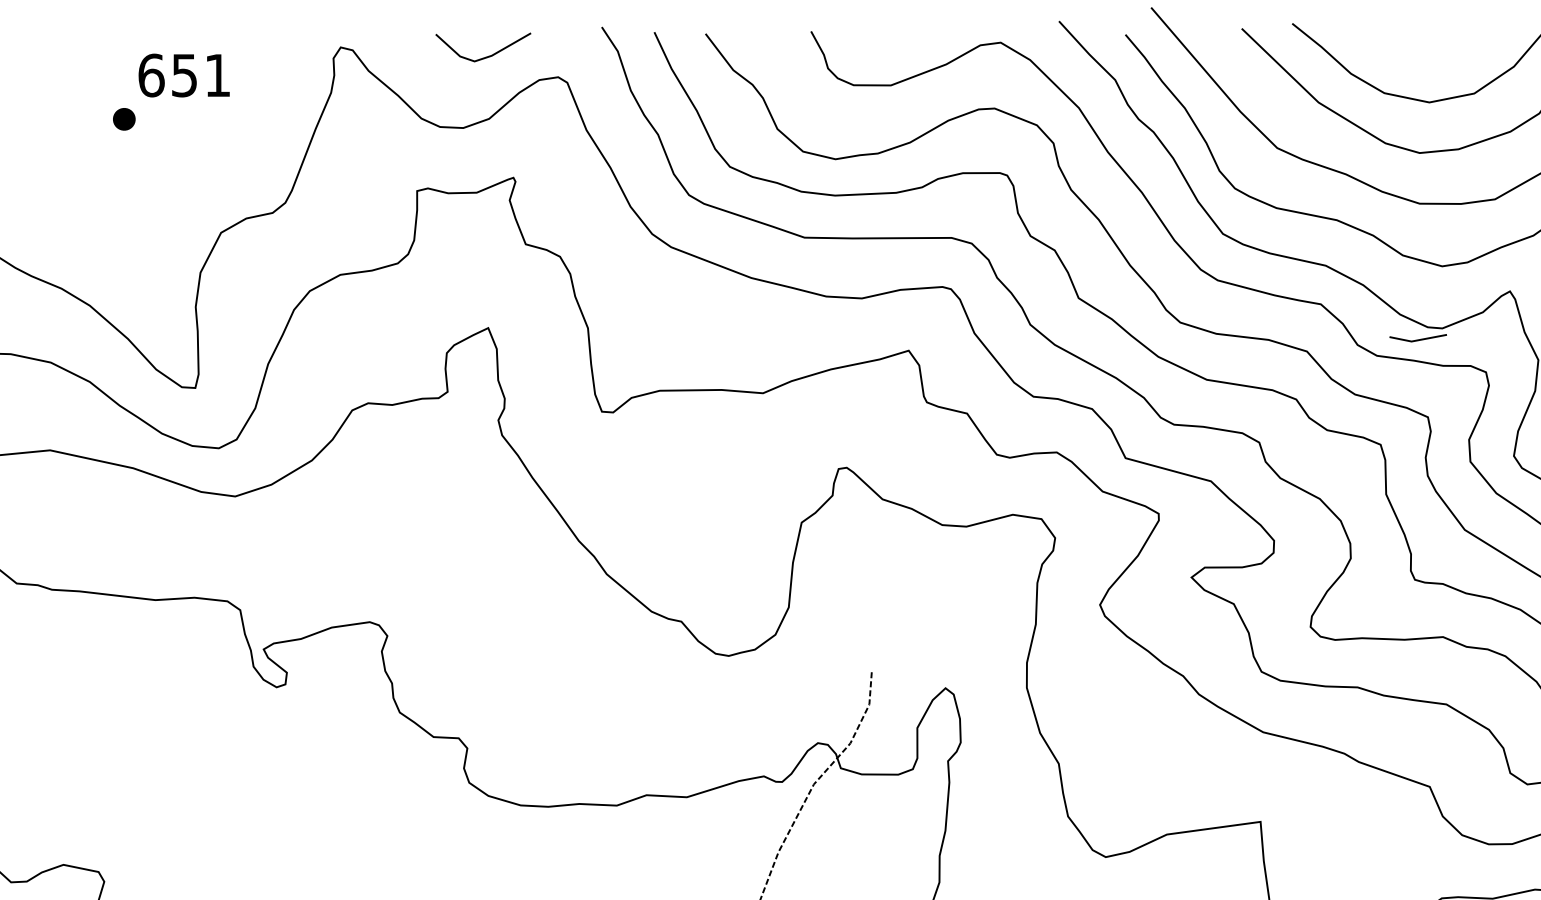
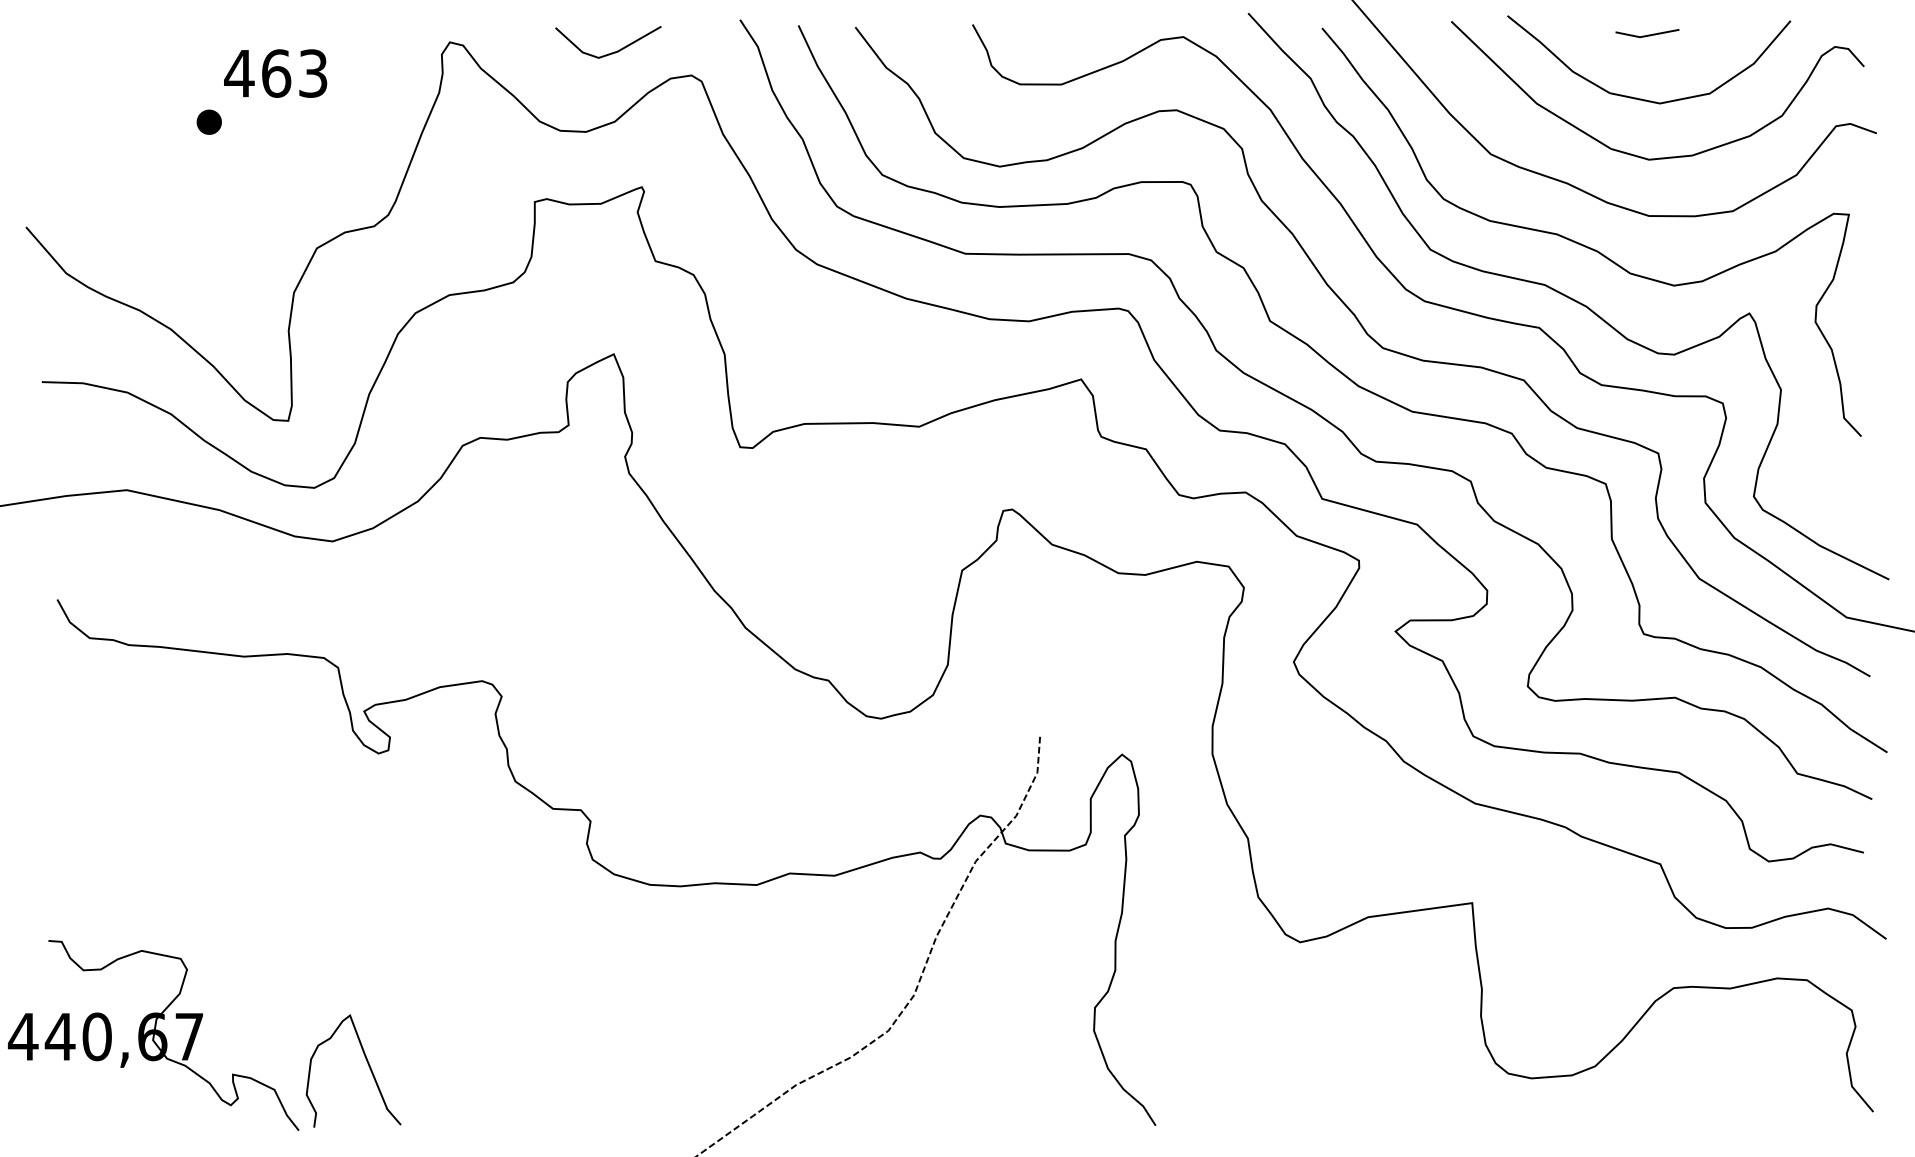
text: (183, 75) -> (275, 73), 651 -> 463
line: (1418, 339) -> (1647, 34), moved

